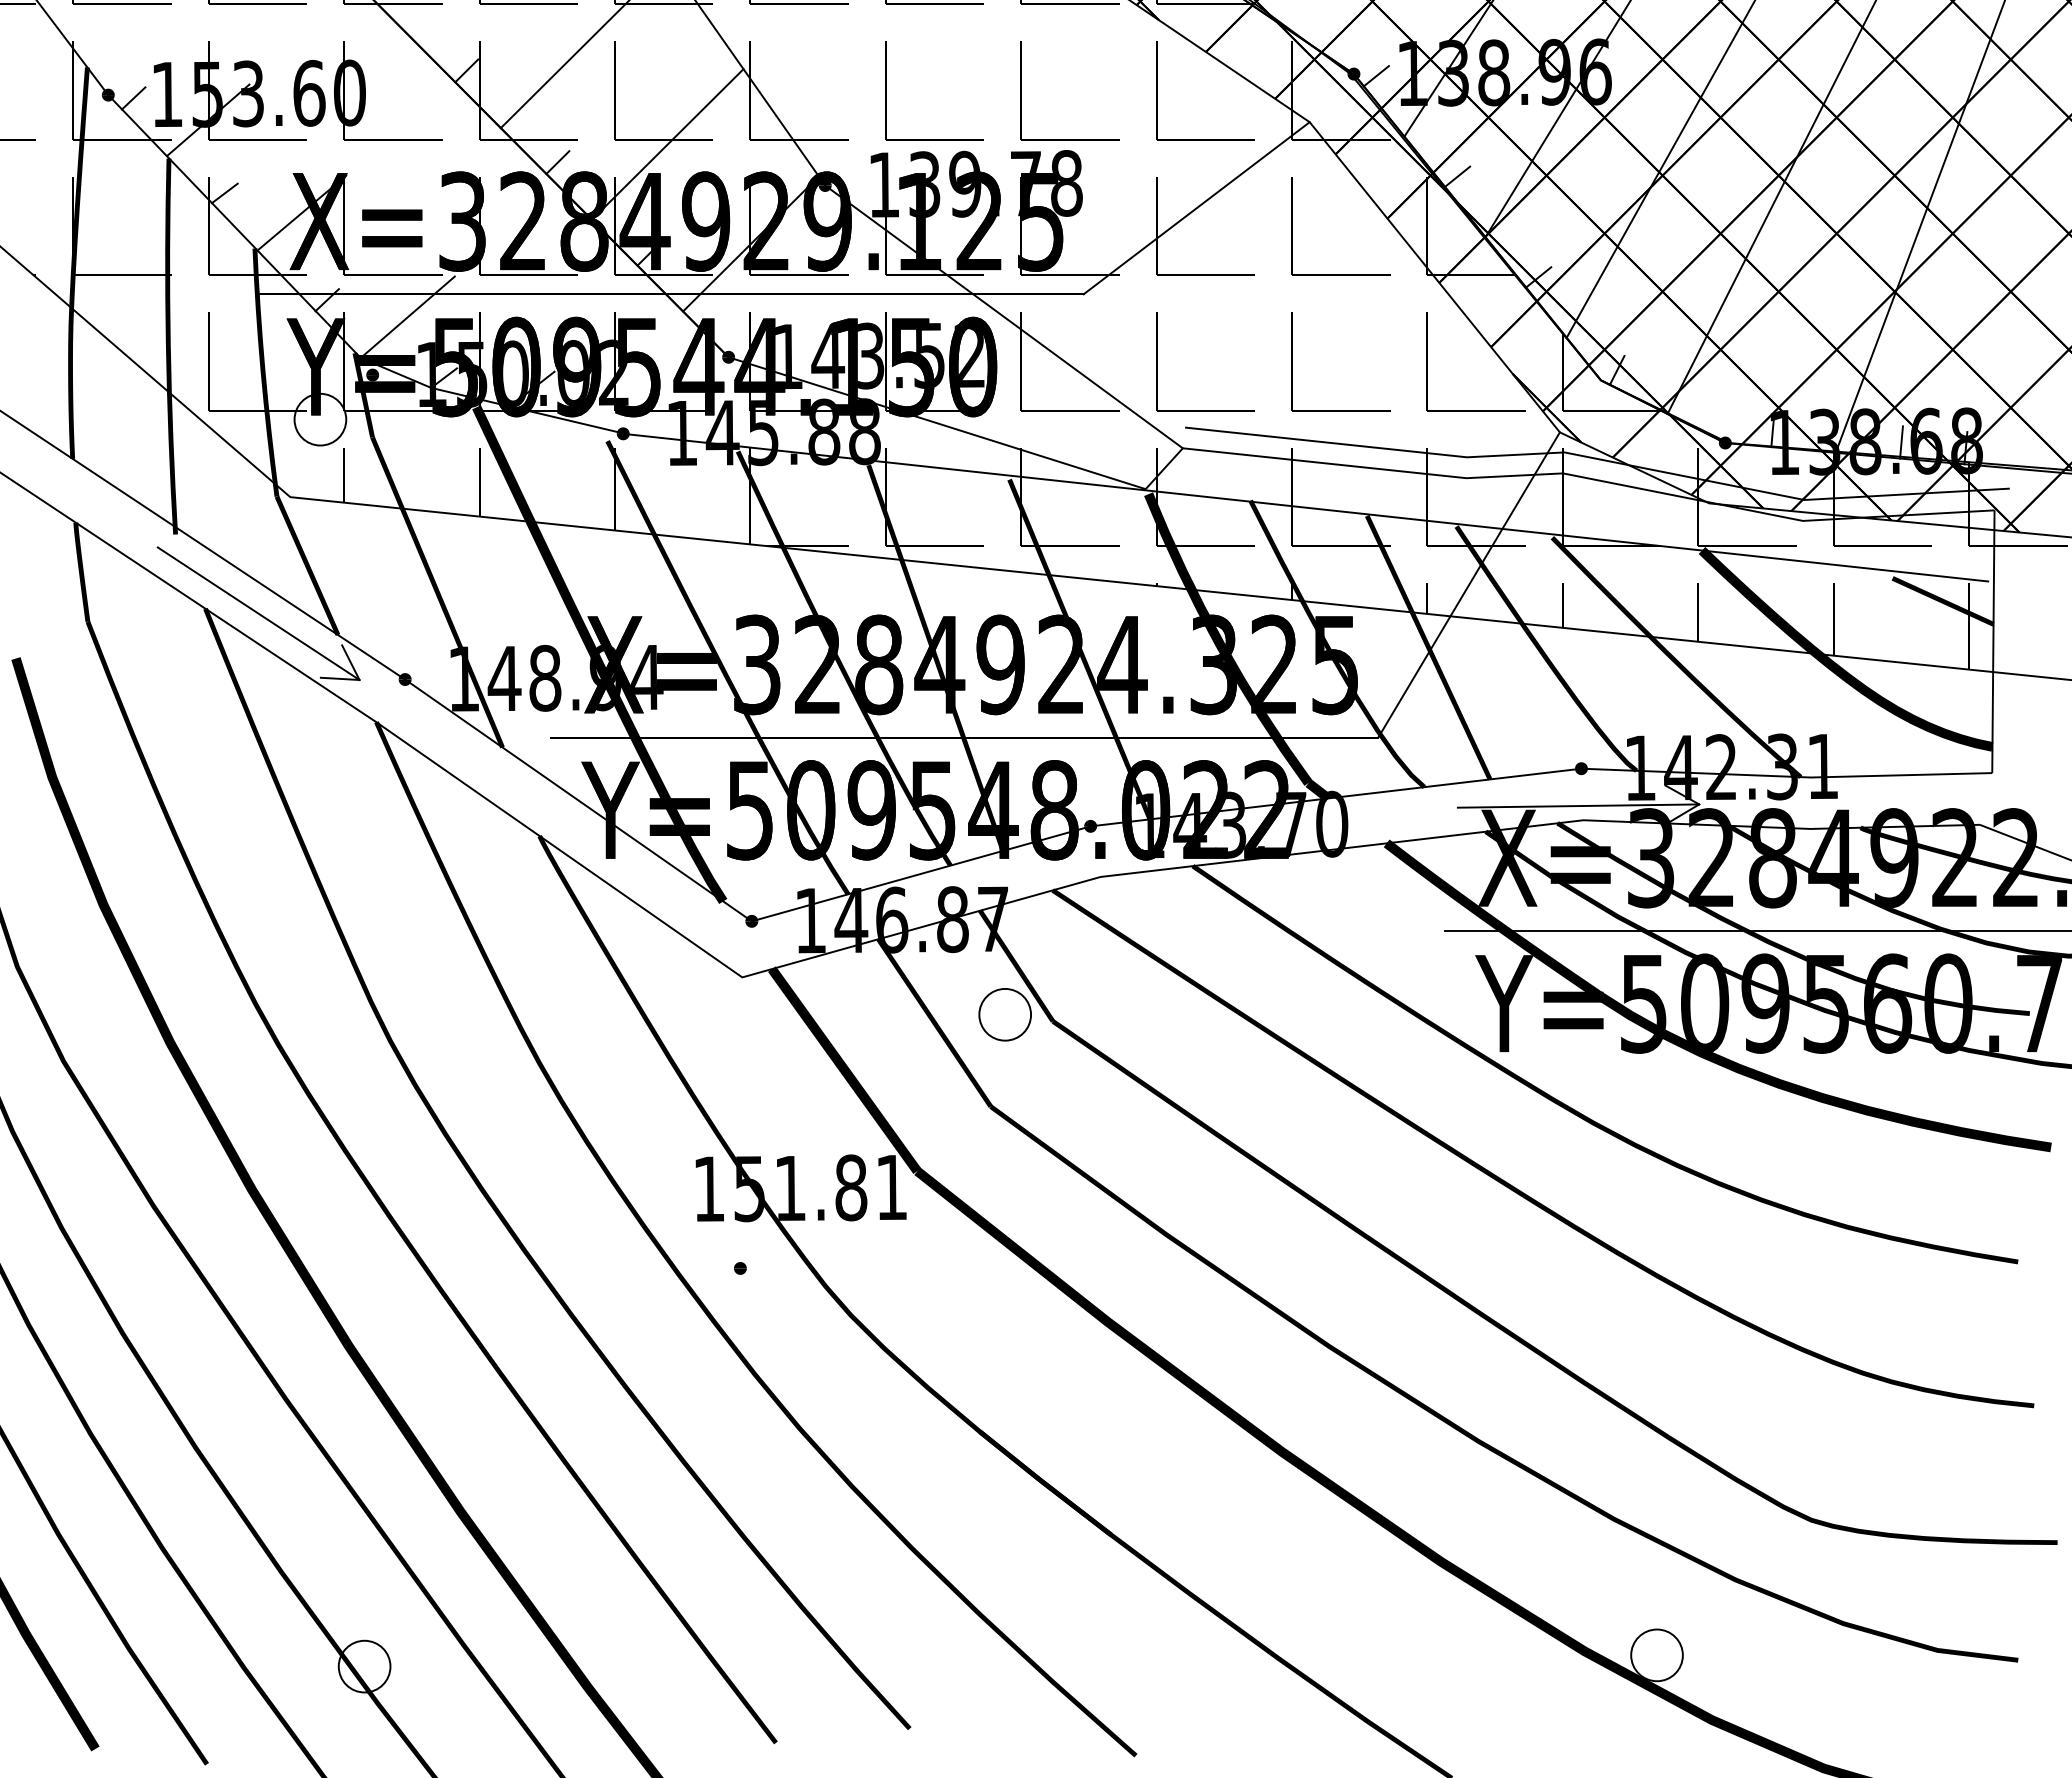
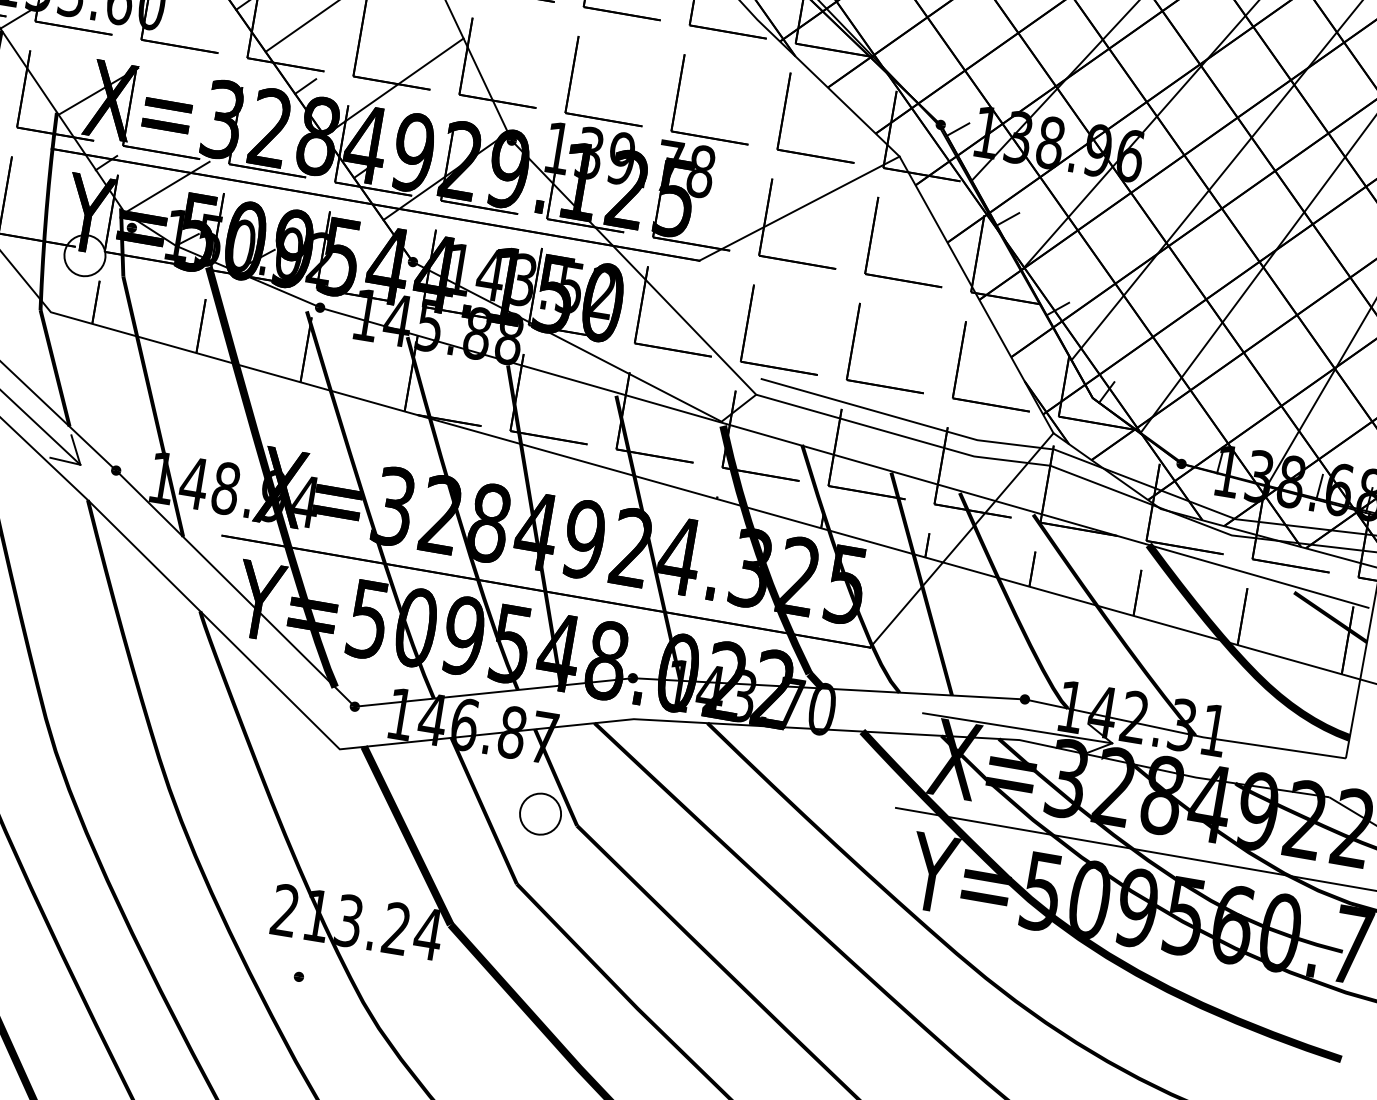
line: (224, 193) -> (40, 65), removed
text: (800, 1188) -> (356, 922), 151.81 -> 213.24

